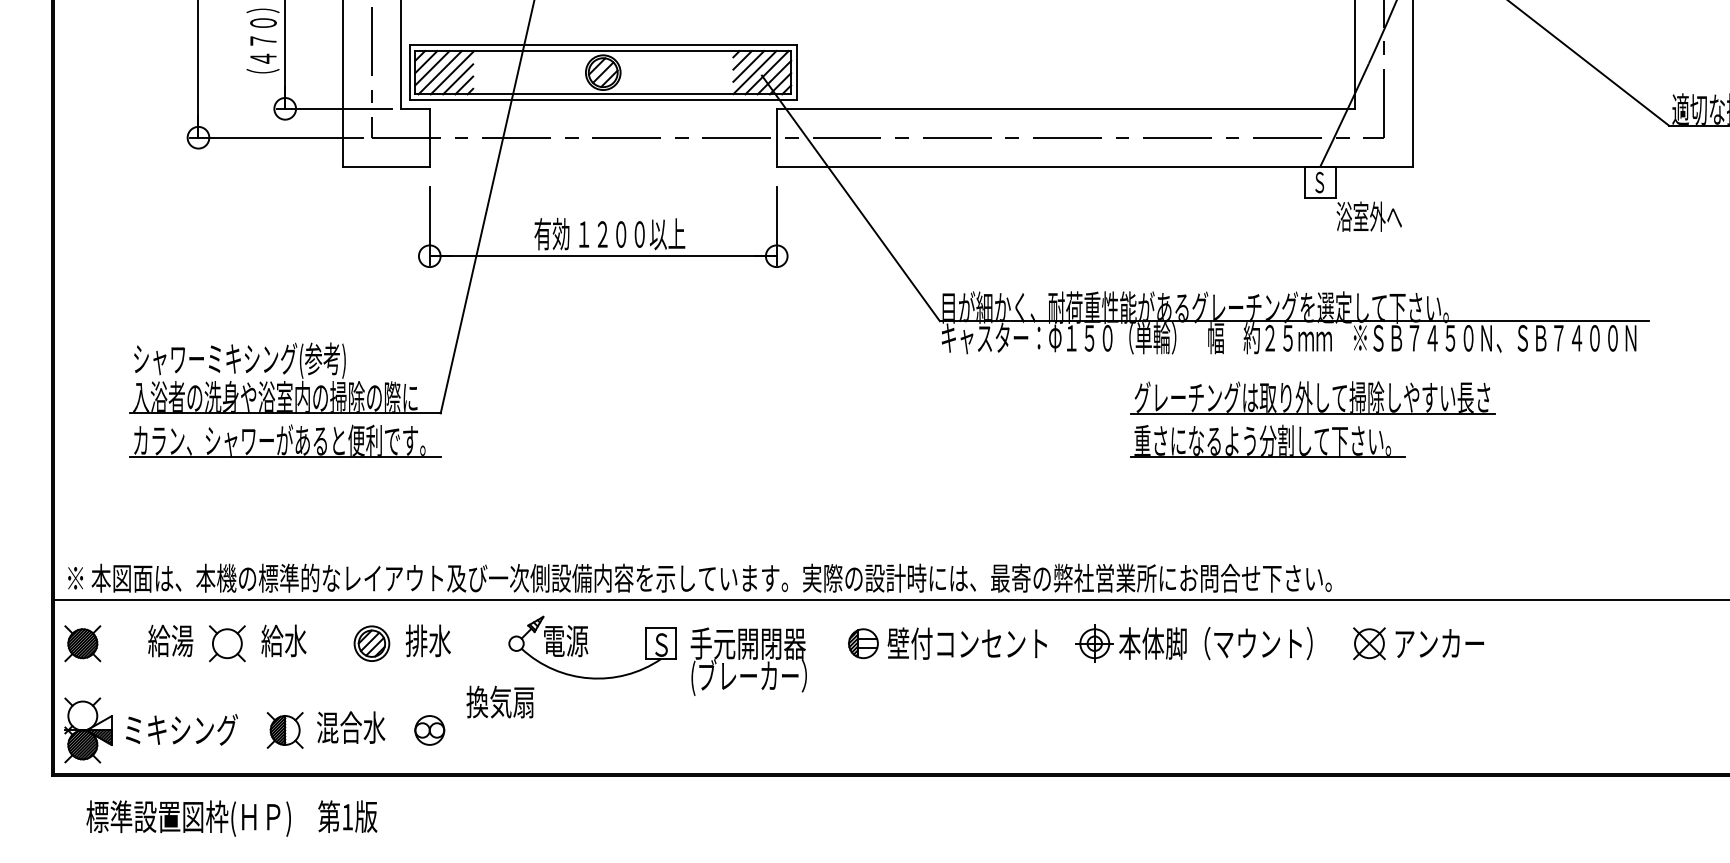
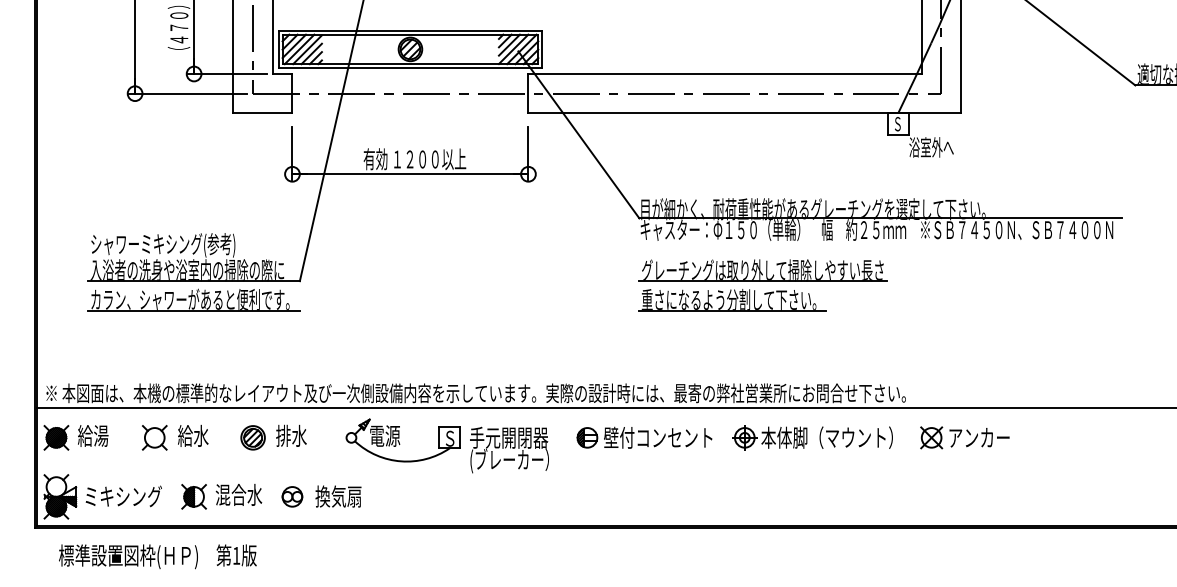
part: (1311, 419) -> (762, 285), moved
text: (171, 640) -> (93, 435), moved
text: (500, 701) -> (338, 496), moved

